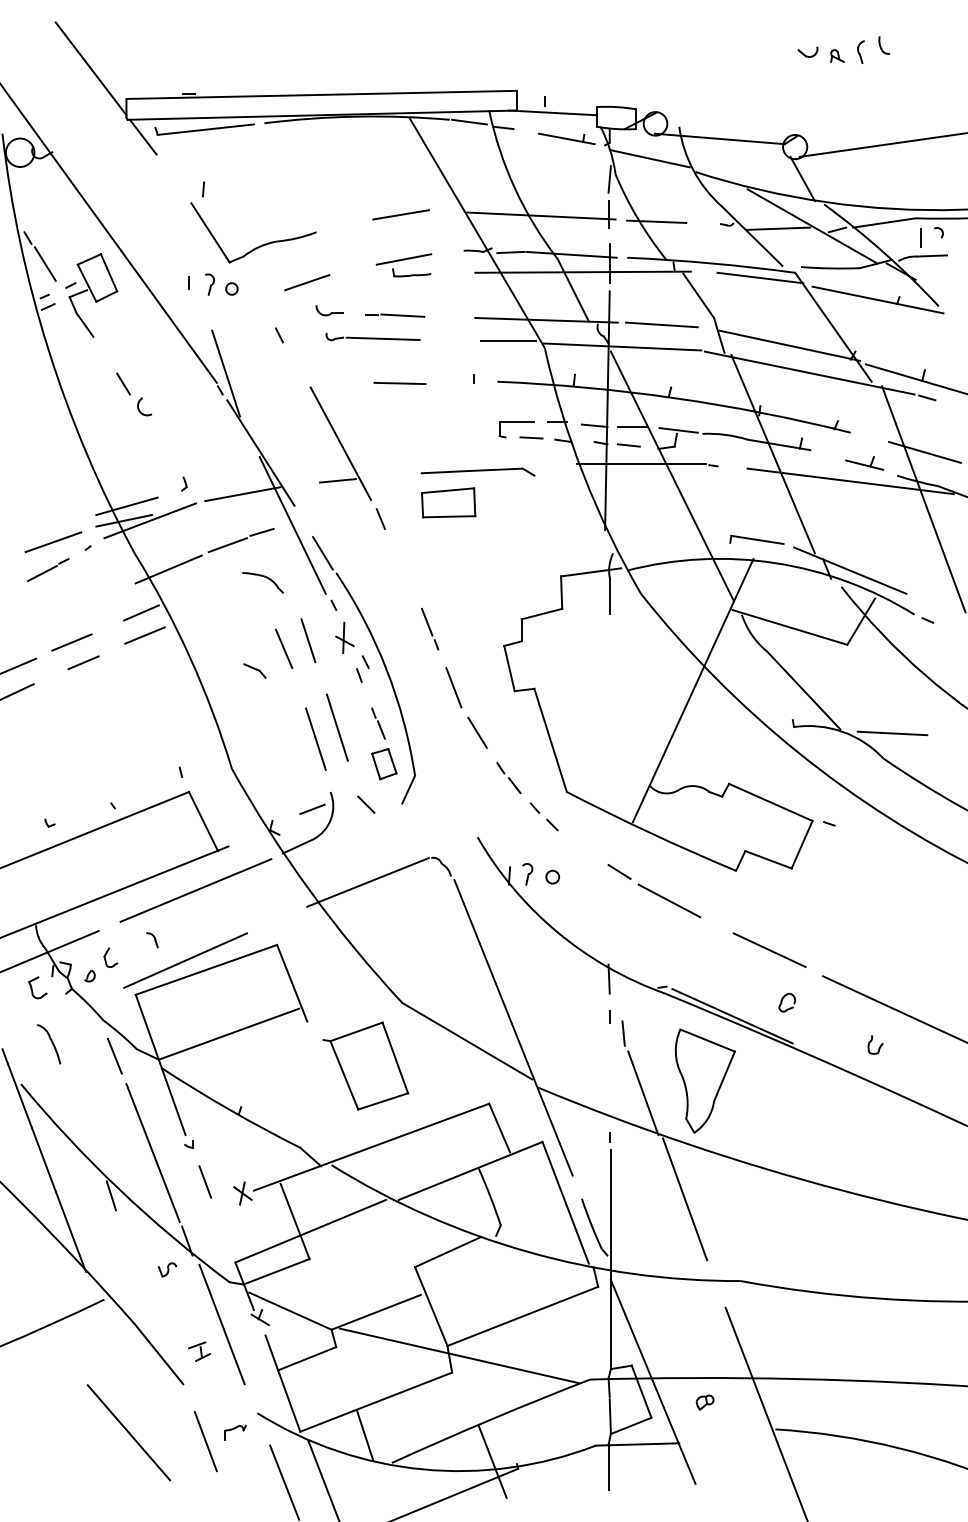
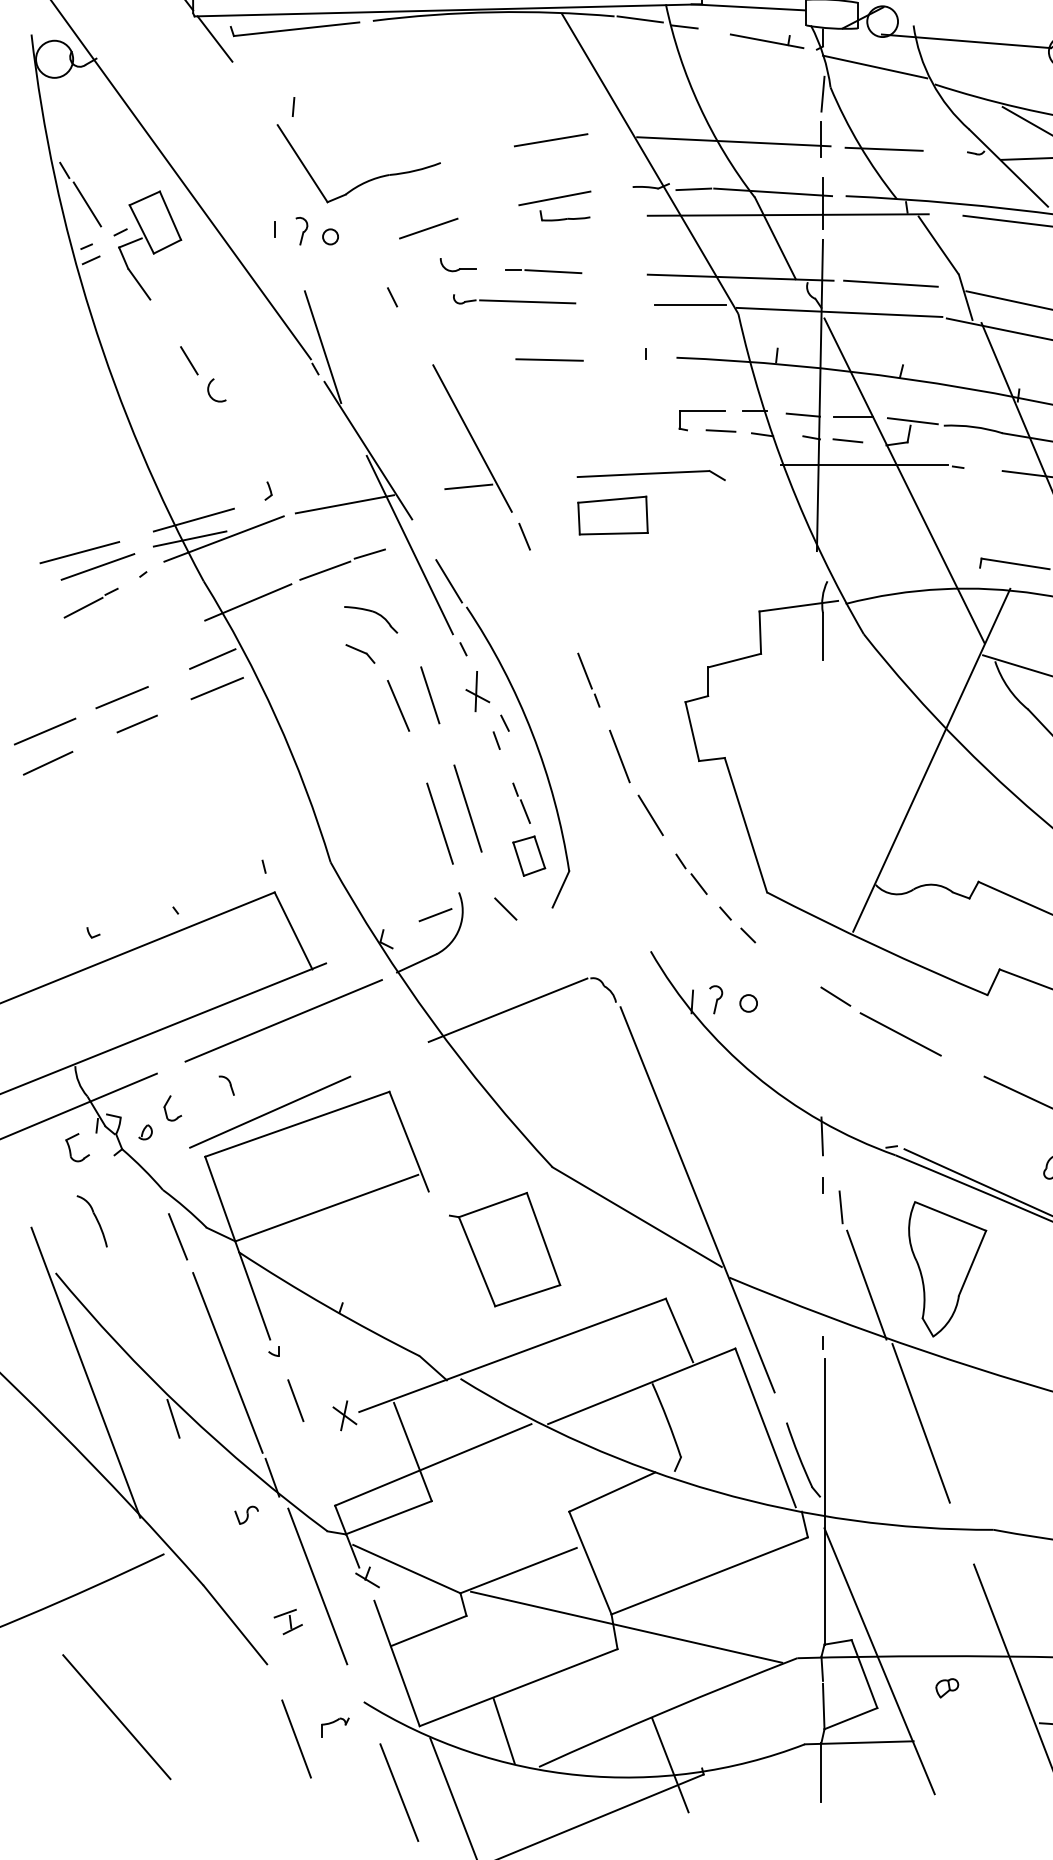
line: (39, 531) -> (79, 552), added
part: (254, 670) -> (360, 653), moved
line: (128, 1432) -> (116, 1716), moved

